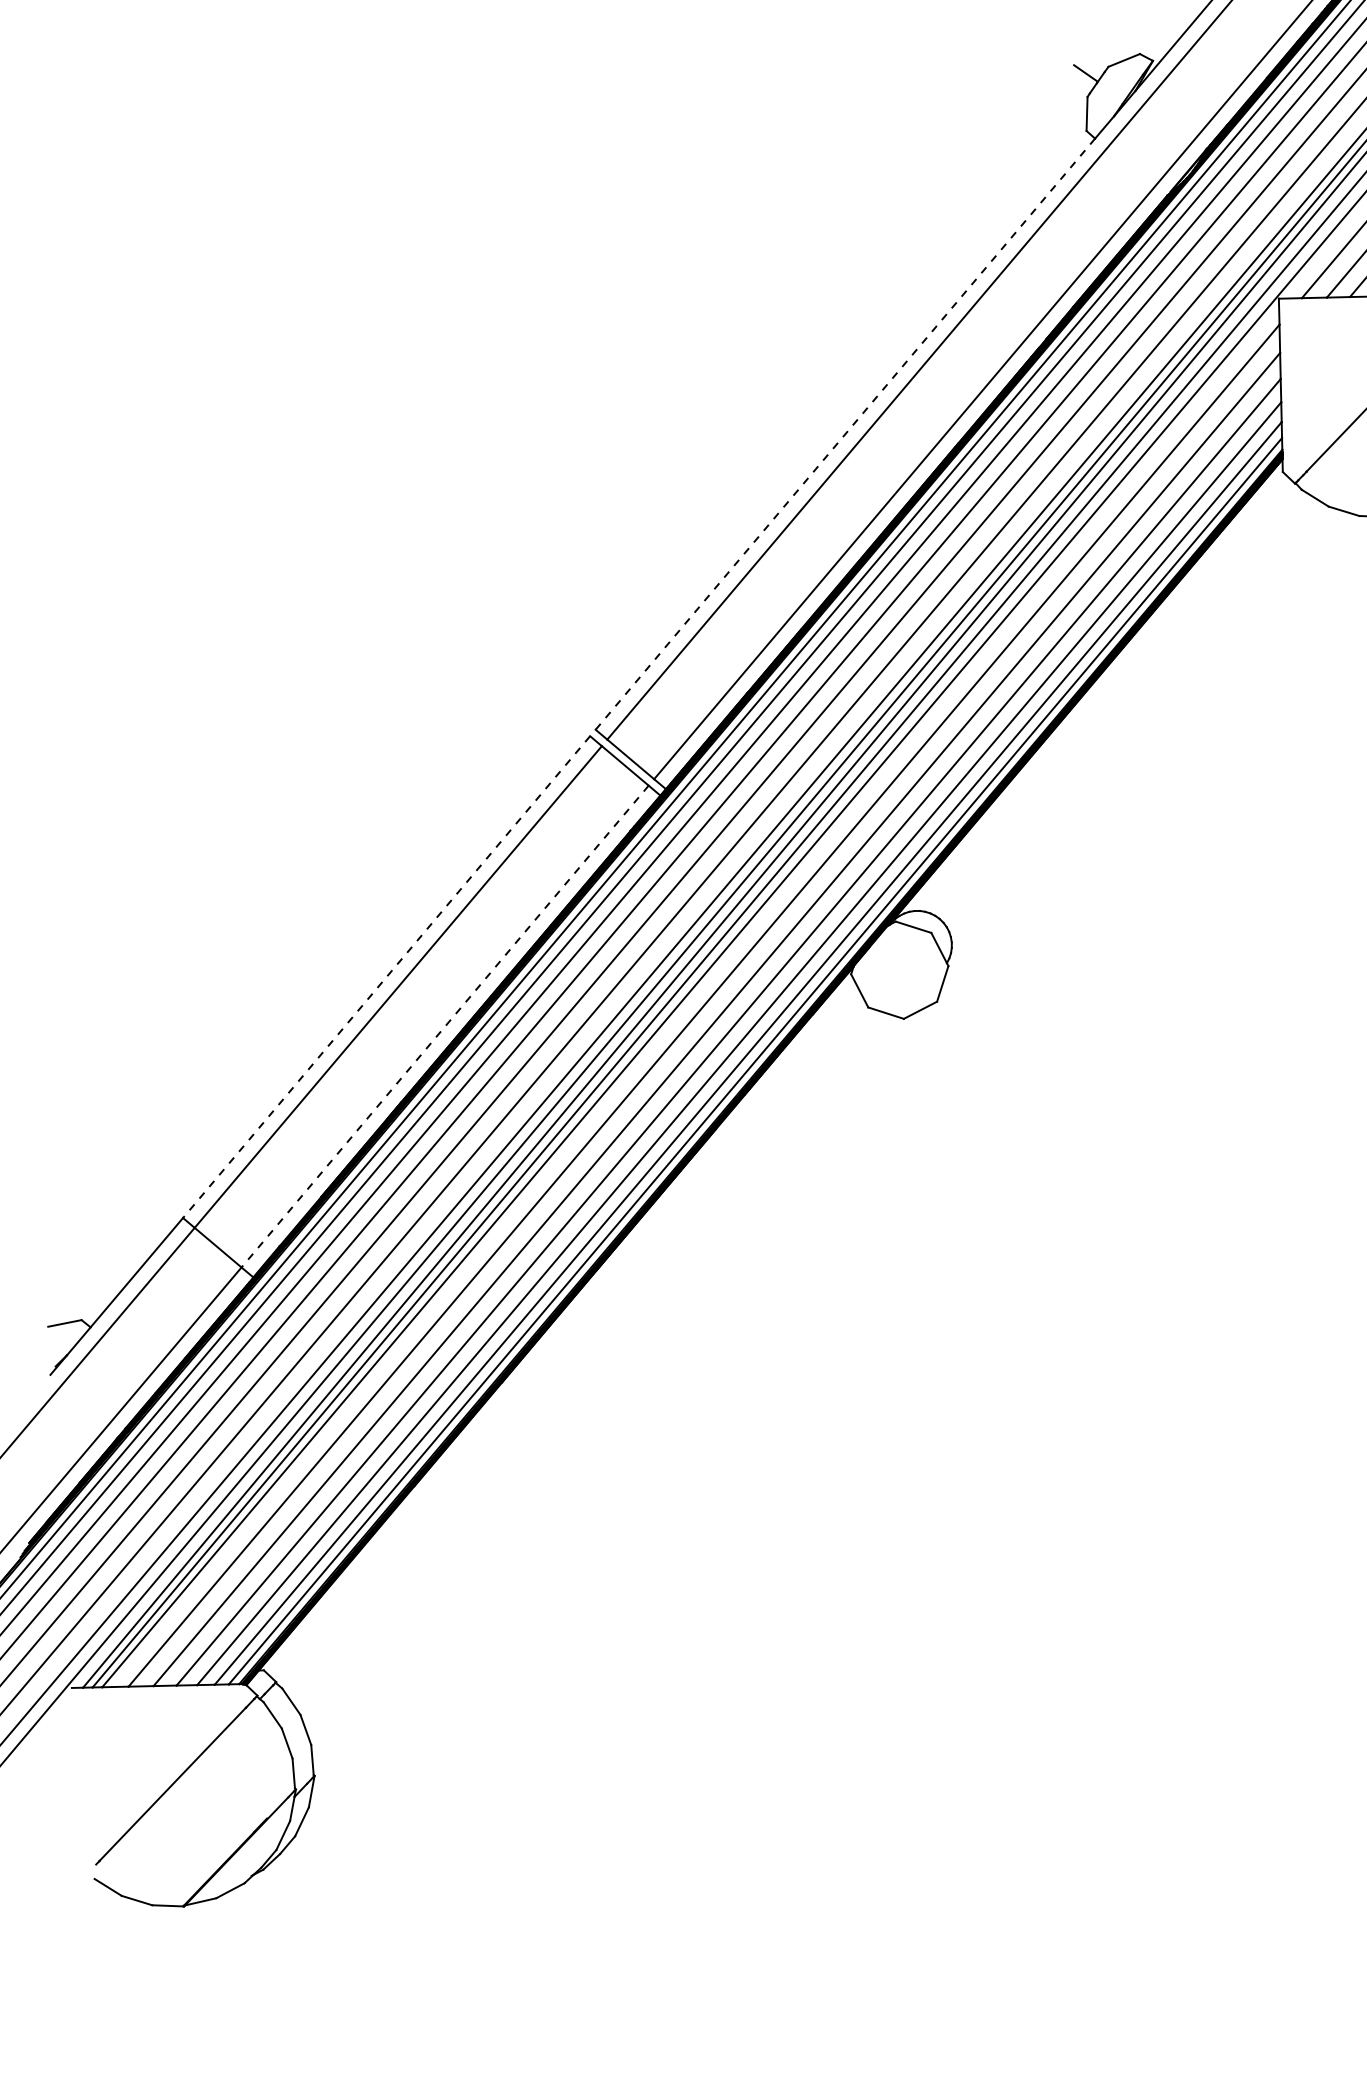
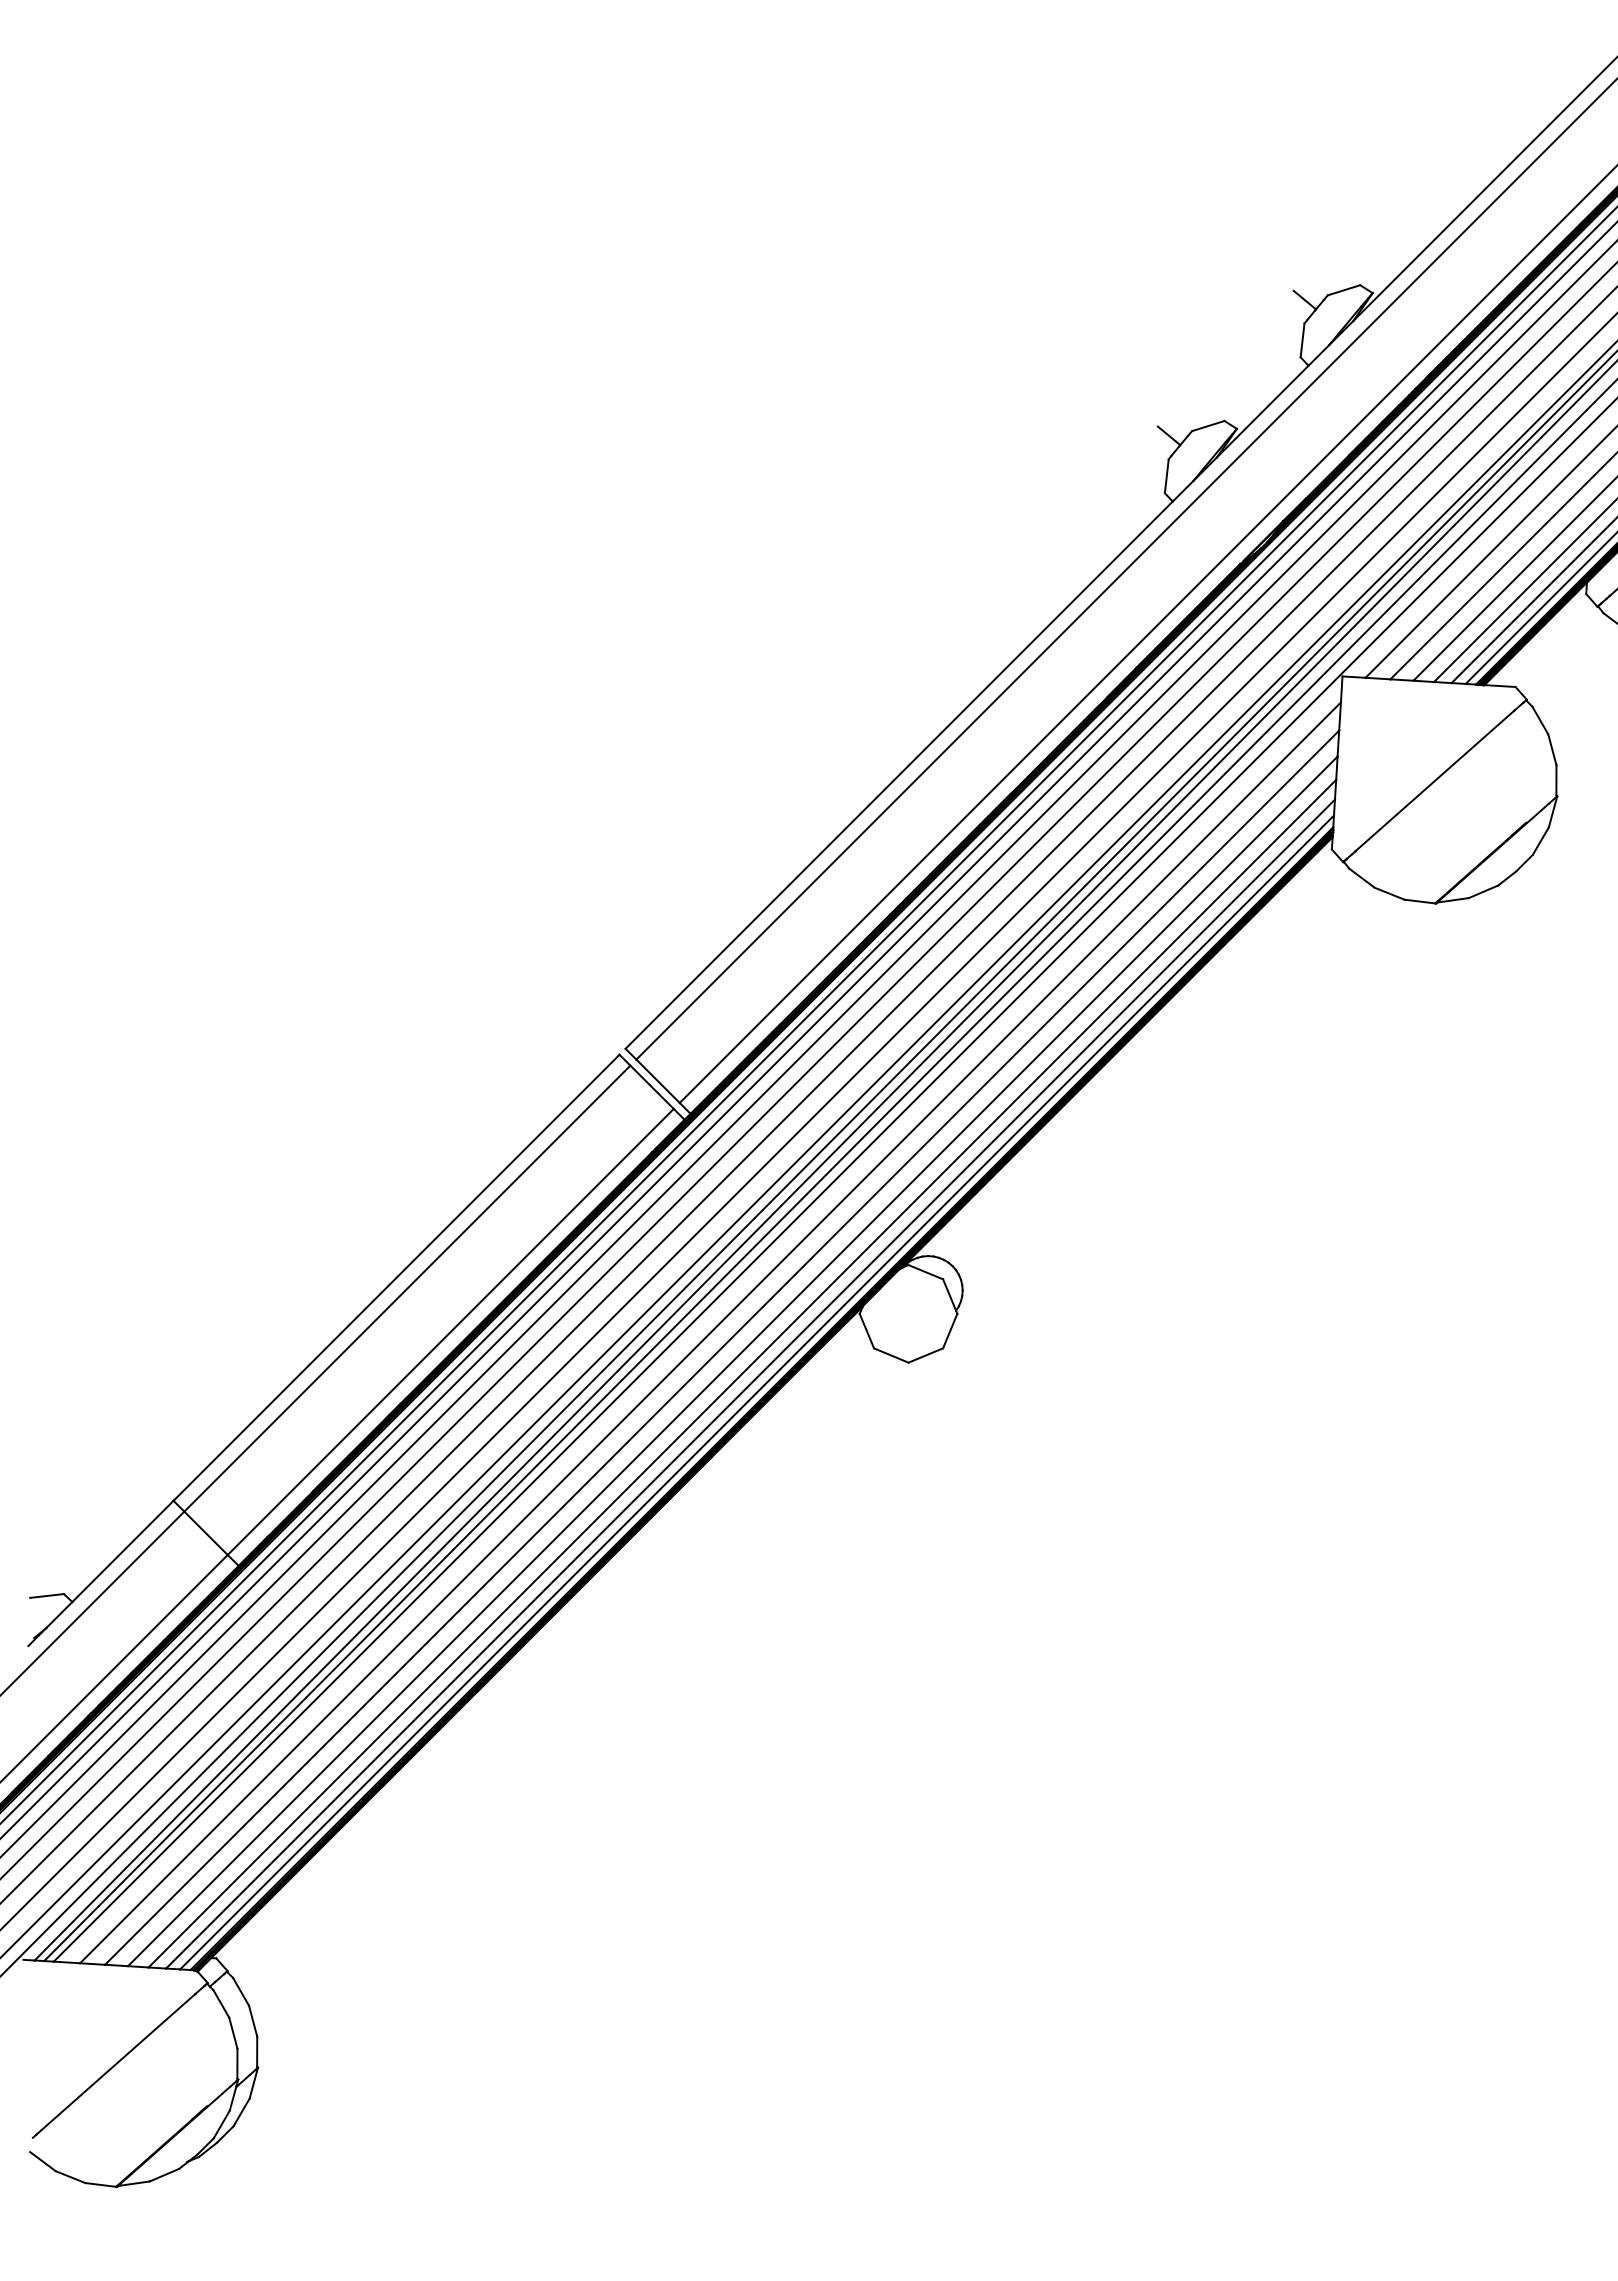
line: (845, 434) -> (899, 775), dashed -> solid
line: (386, 977) -> (396, 1278), dashed -> solid
line: (444, 1027) -> (450, 1332), dashed -> solid

